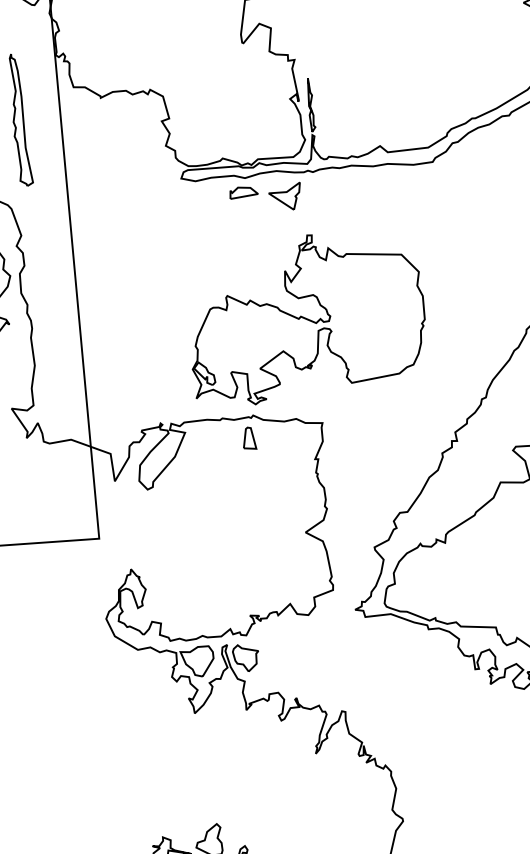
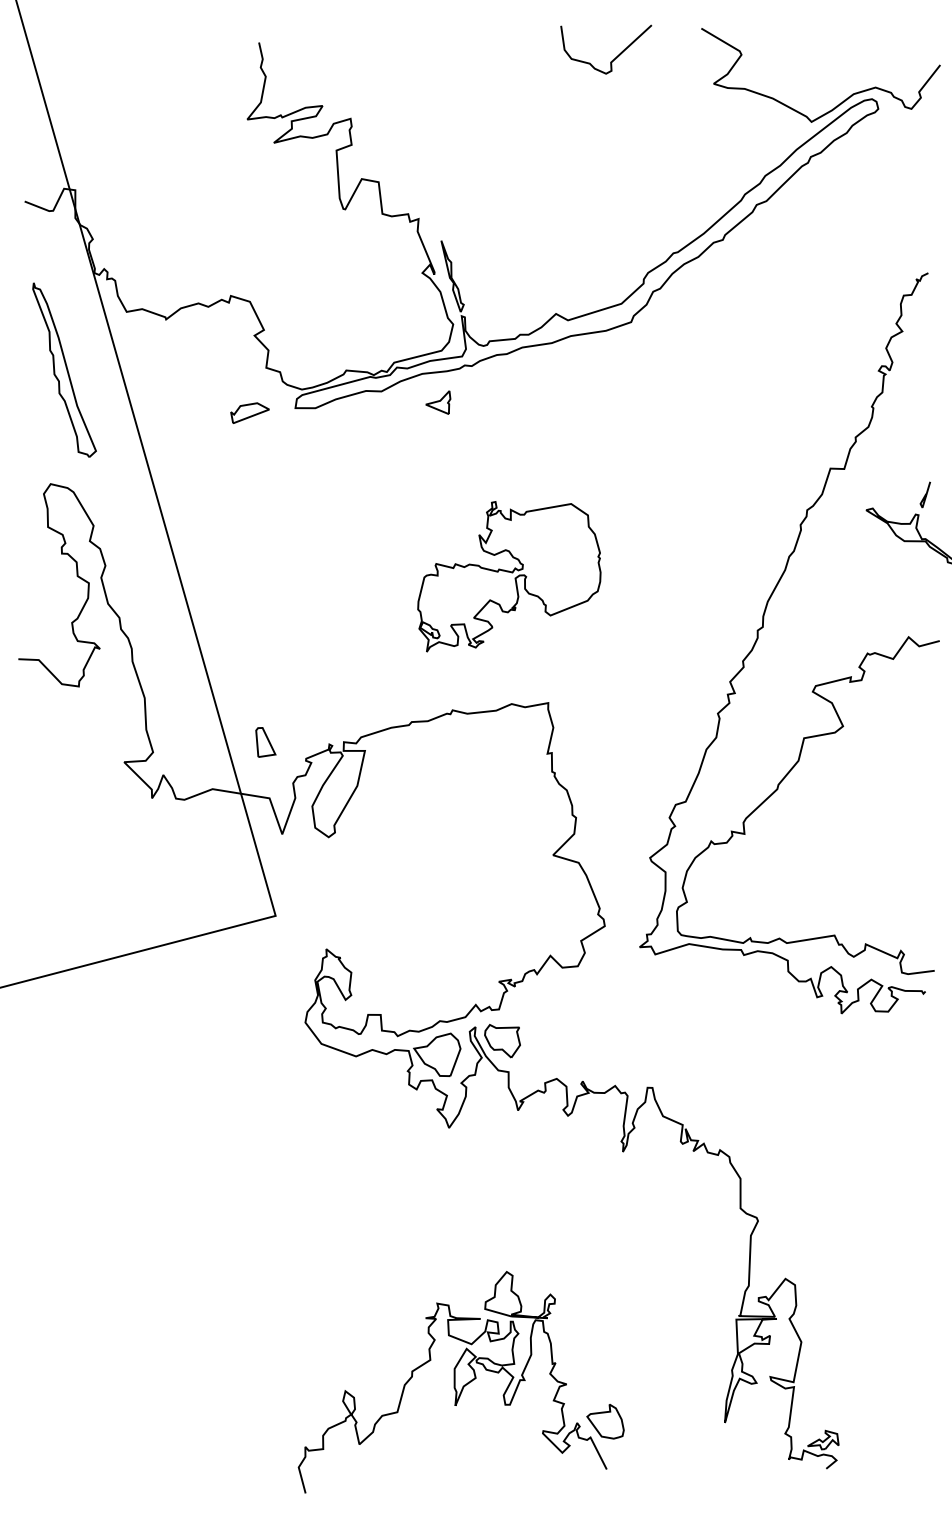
part: (243, 193) -> (249, 412), moved
part: (284, 193) -> (438, 402), size x0.6
part: (311, 327) -> (509, 576), size x0.6
part: (250, 438) -> (265, 742), moved

